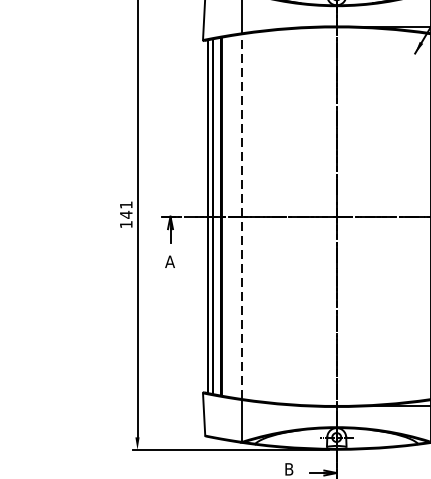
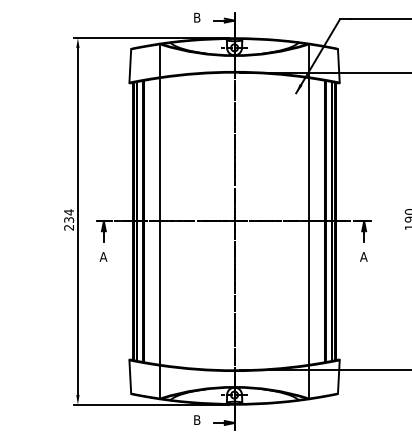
text: (126, 214) -> (69, 219), 141 -> 234
line: (242, 215) -> (160, 220), dashed -> solid

